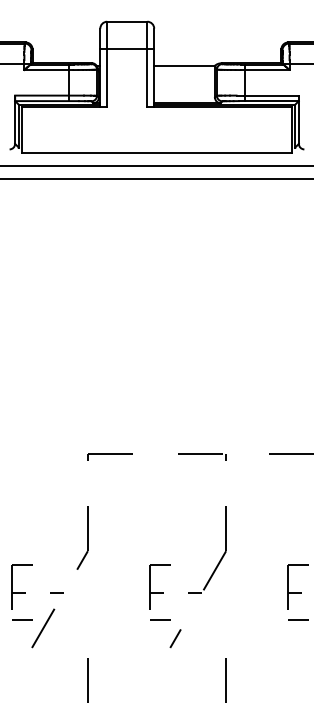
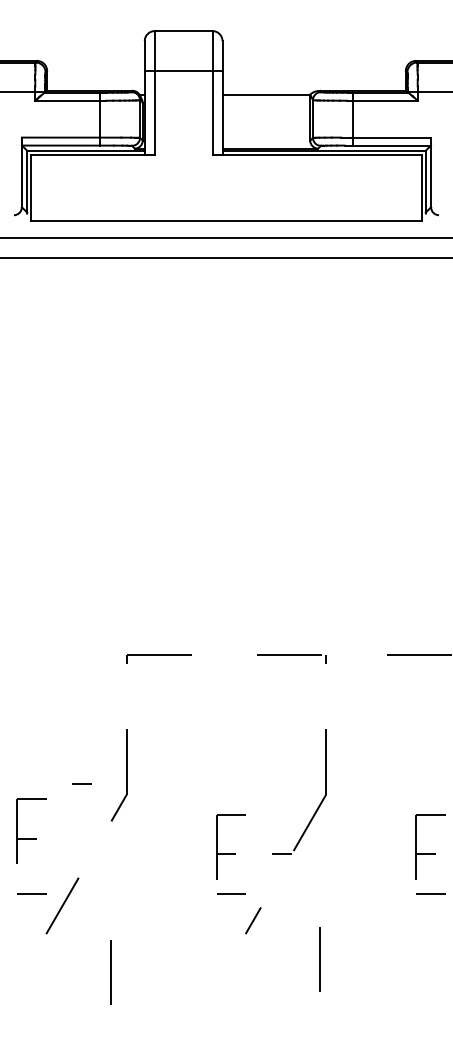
part: (21, 586) -> (31, 829), moved
line: (56, 592) -> (81, 783), moved
line: (87, 680) -> (110, 972), moved
line: (225, 680) -> (319, 959), moved

